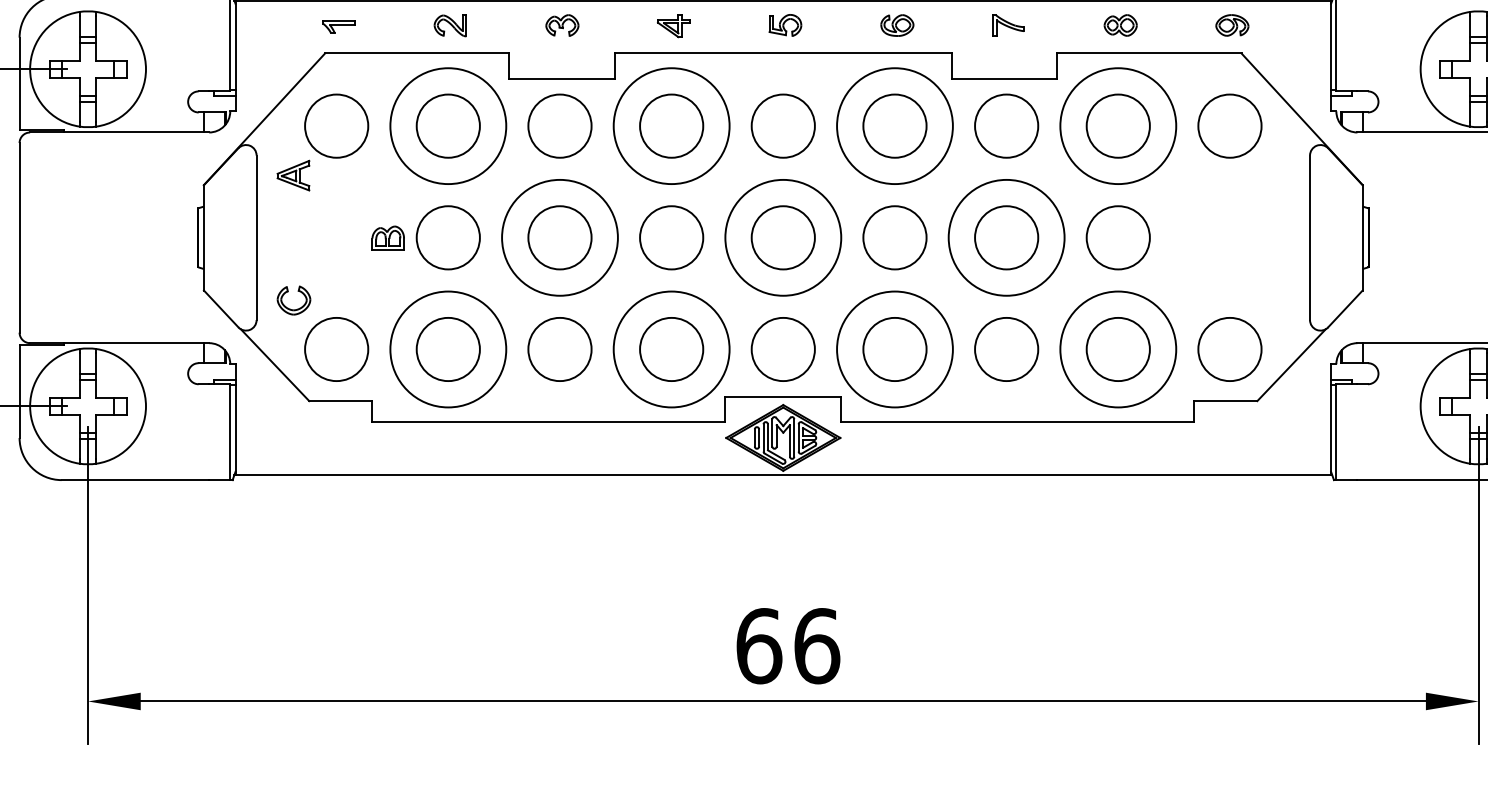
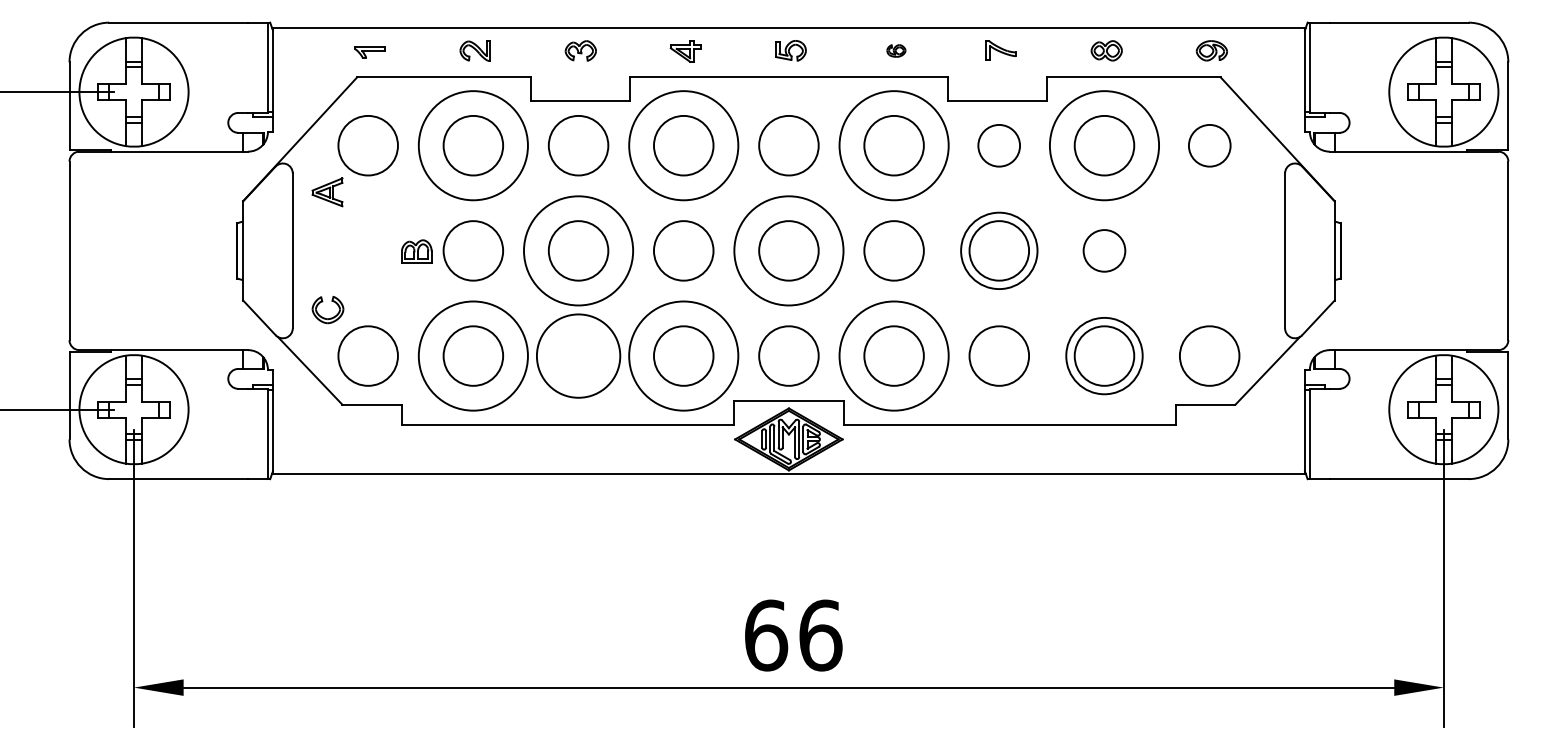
part: (897, 25) -> (896, 50), size x0.6
circle: (1005, 125) -> (998, 145), size x0.7
circle: (1229, 125) -> (1209, 145), size x0.7
circle: (1005, 237) -> (998, 250), size x0.7
circle: (1118, 237) -> (1104, 250), size x0.7
circle: (559, 348) -> (578, 355), size x1.4
circle: (1118, 348) -> (1104, 355), size x0.7

